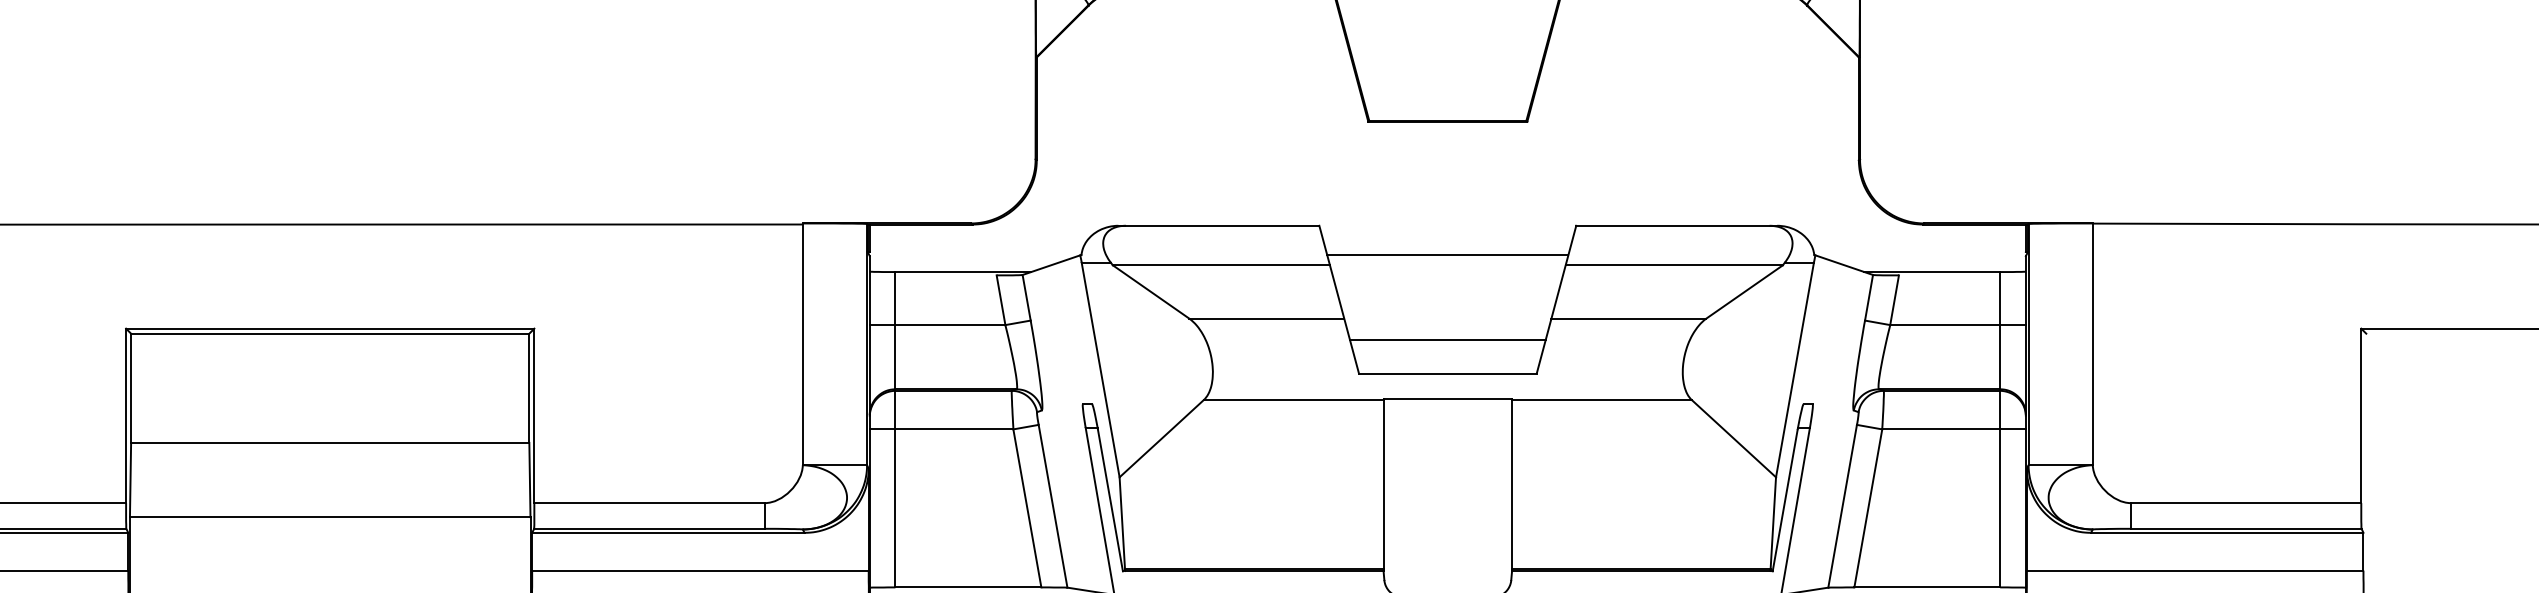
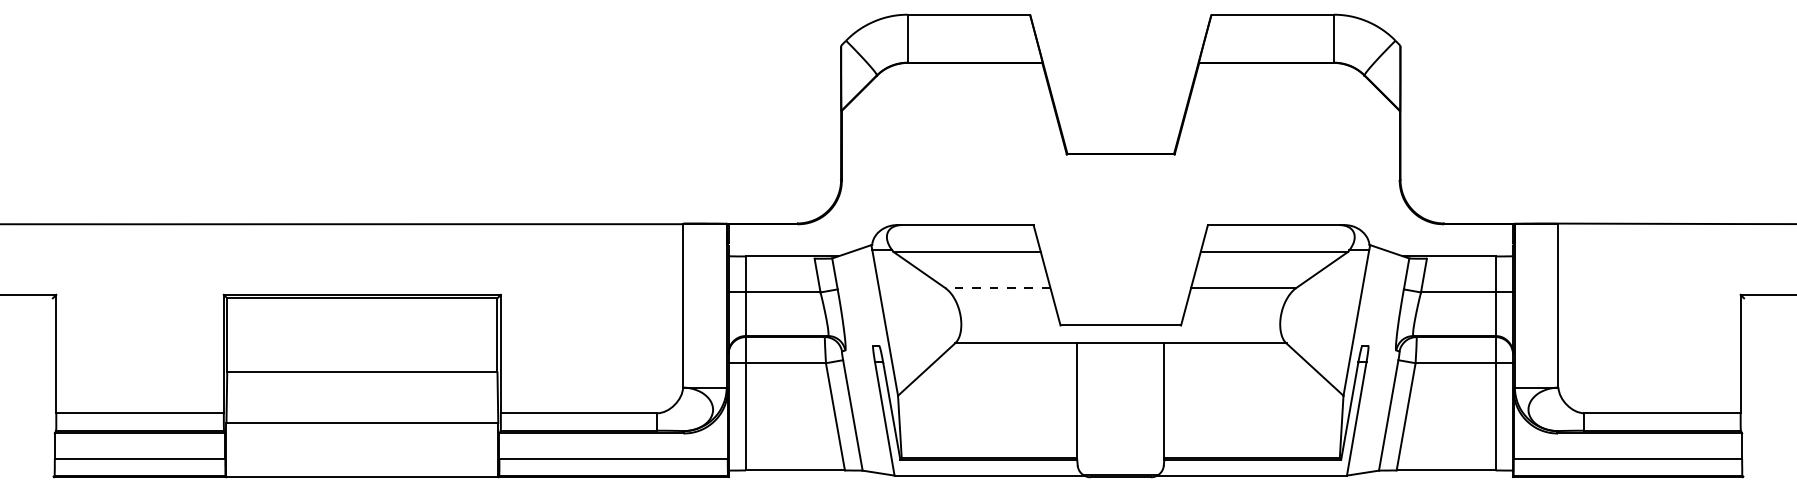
line: (1447, 255) -> (1120, 245), removed
line: (1266, 319) -> (997, 288), solid -> dashed
line: (1447, 339) -> (1120, 302), removed

